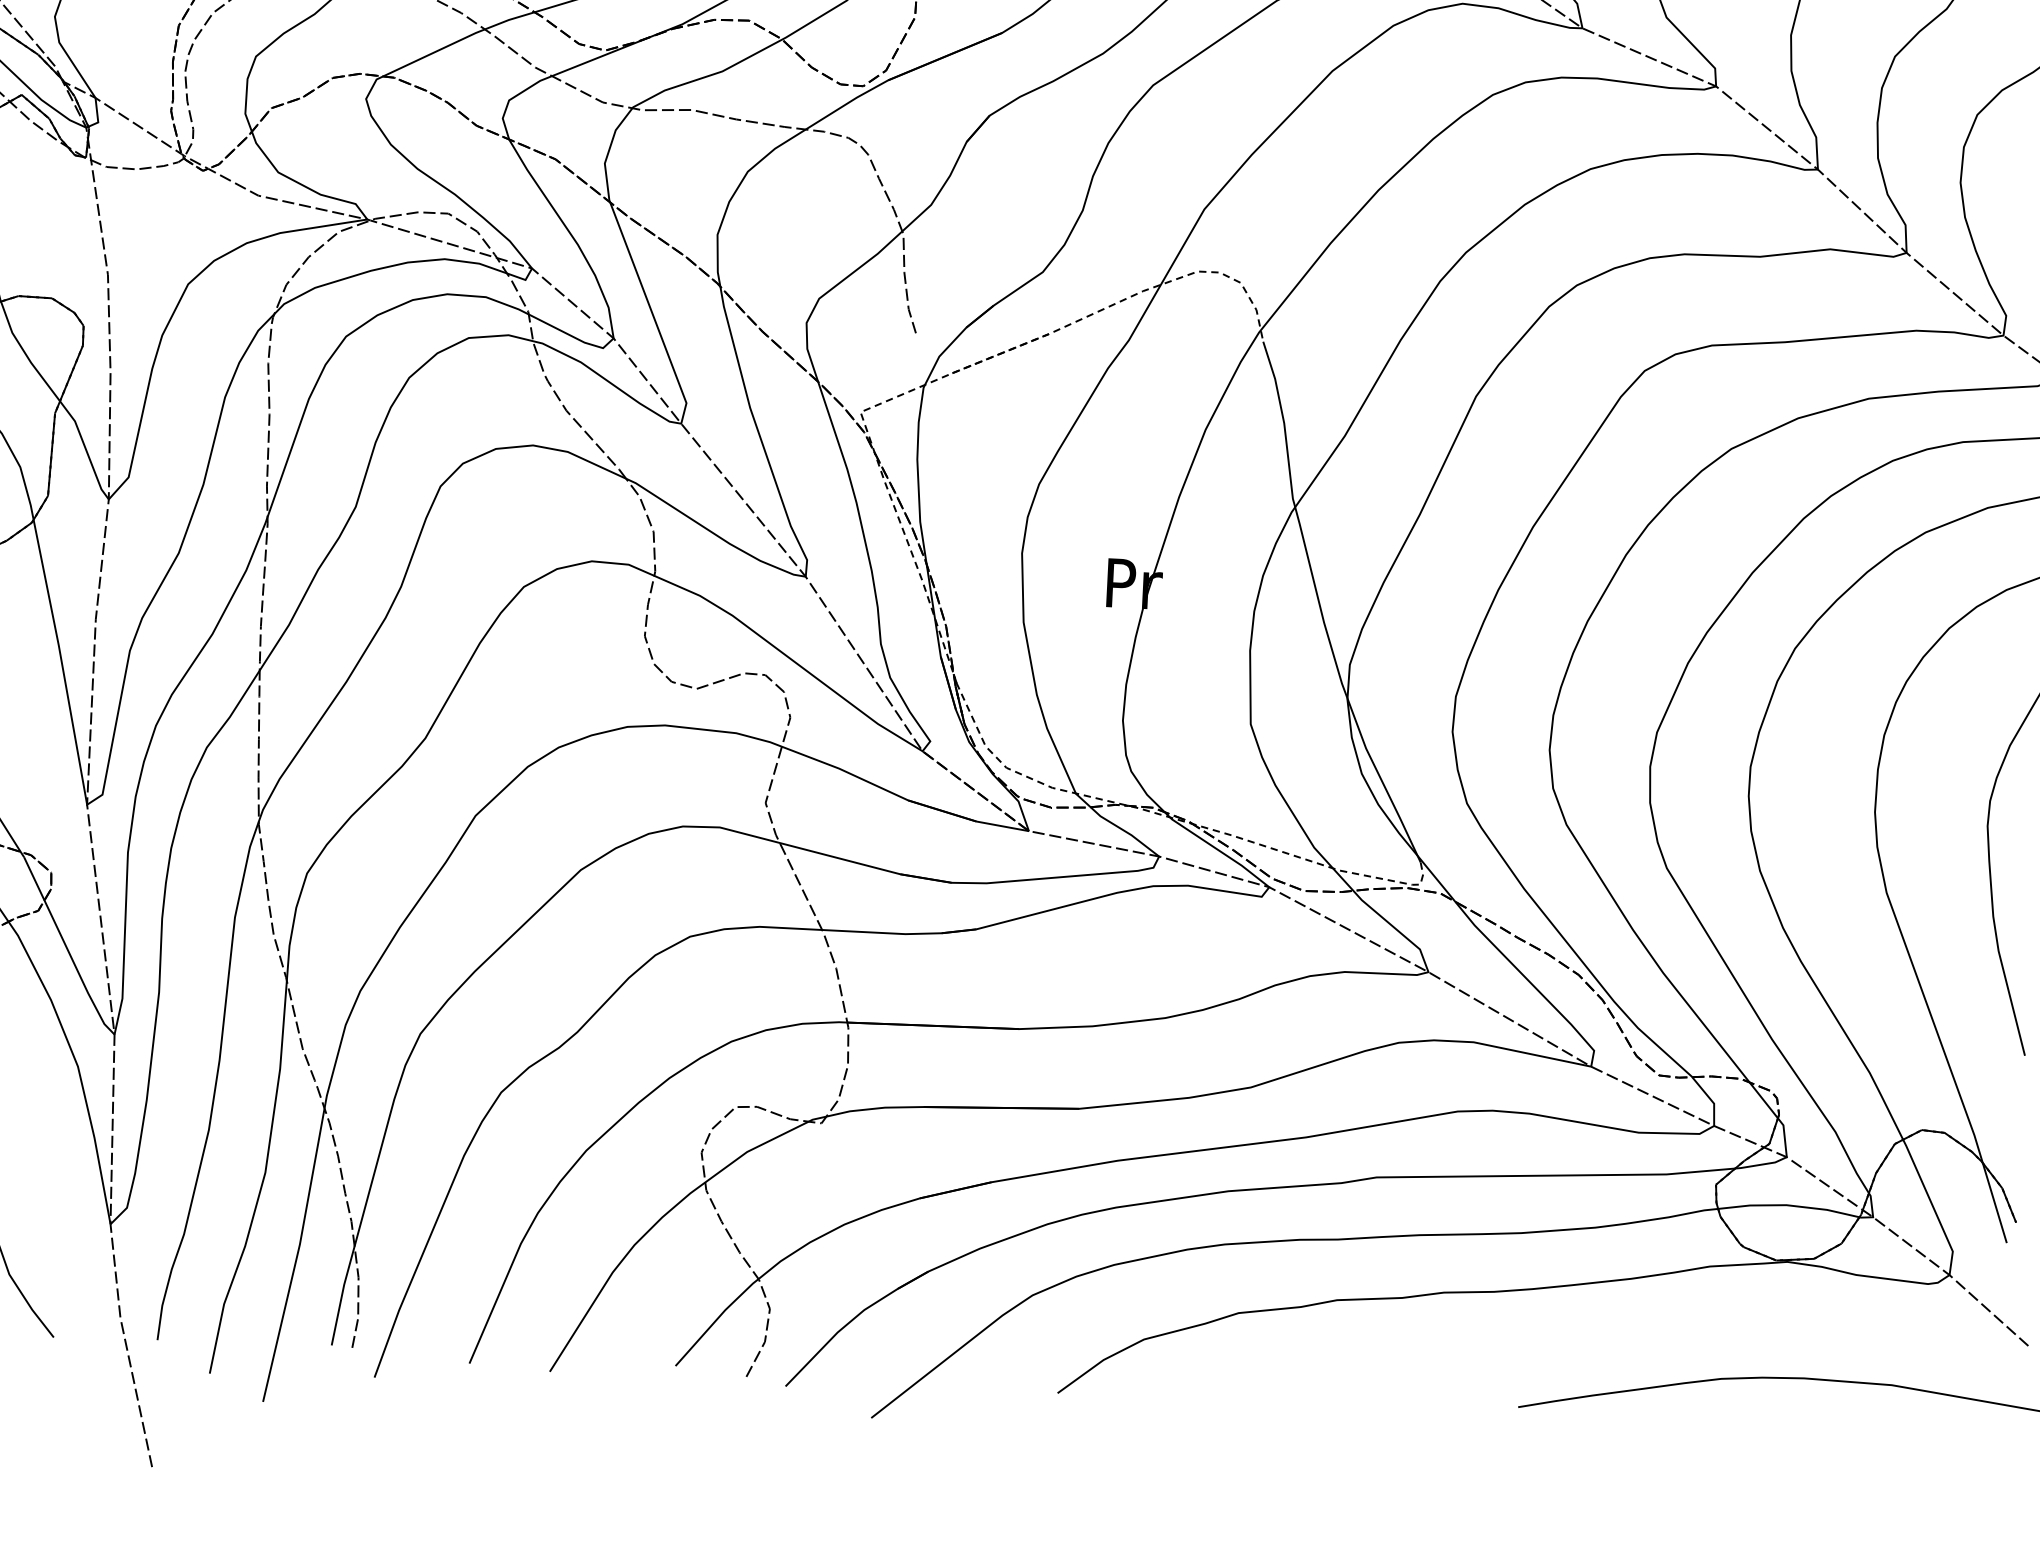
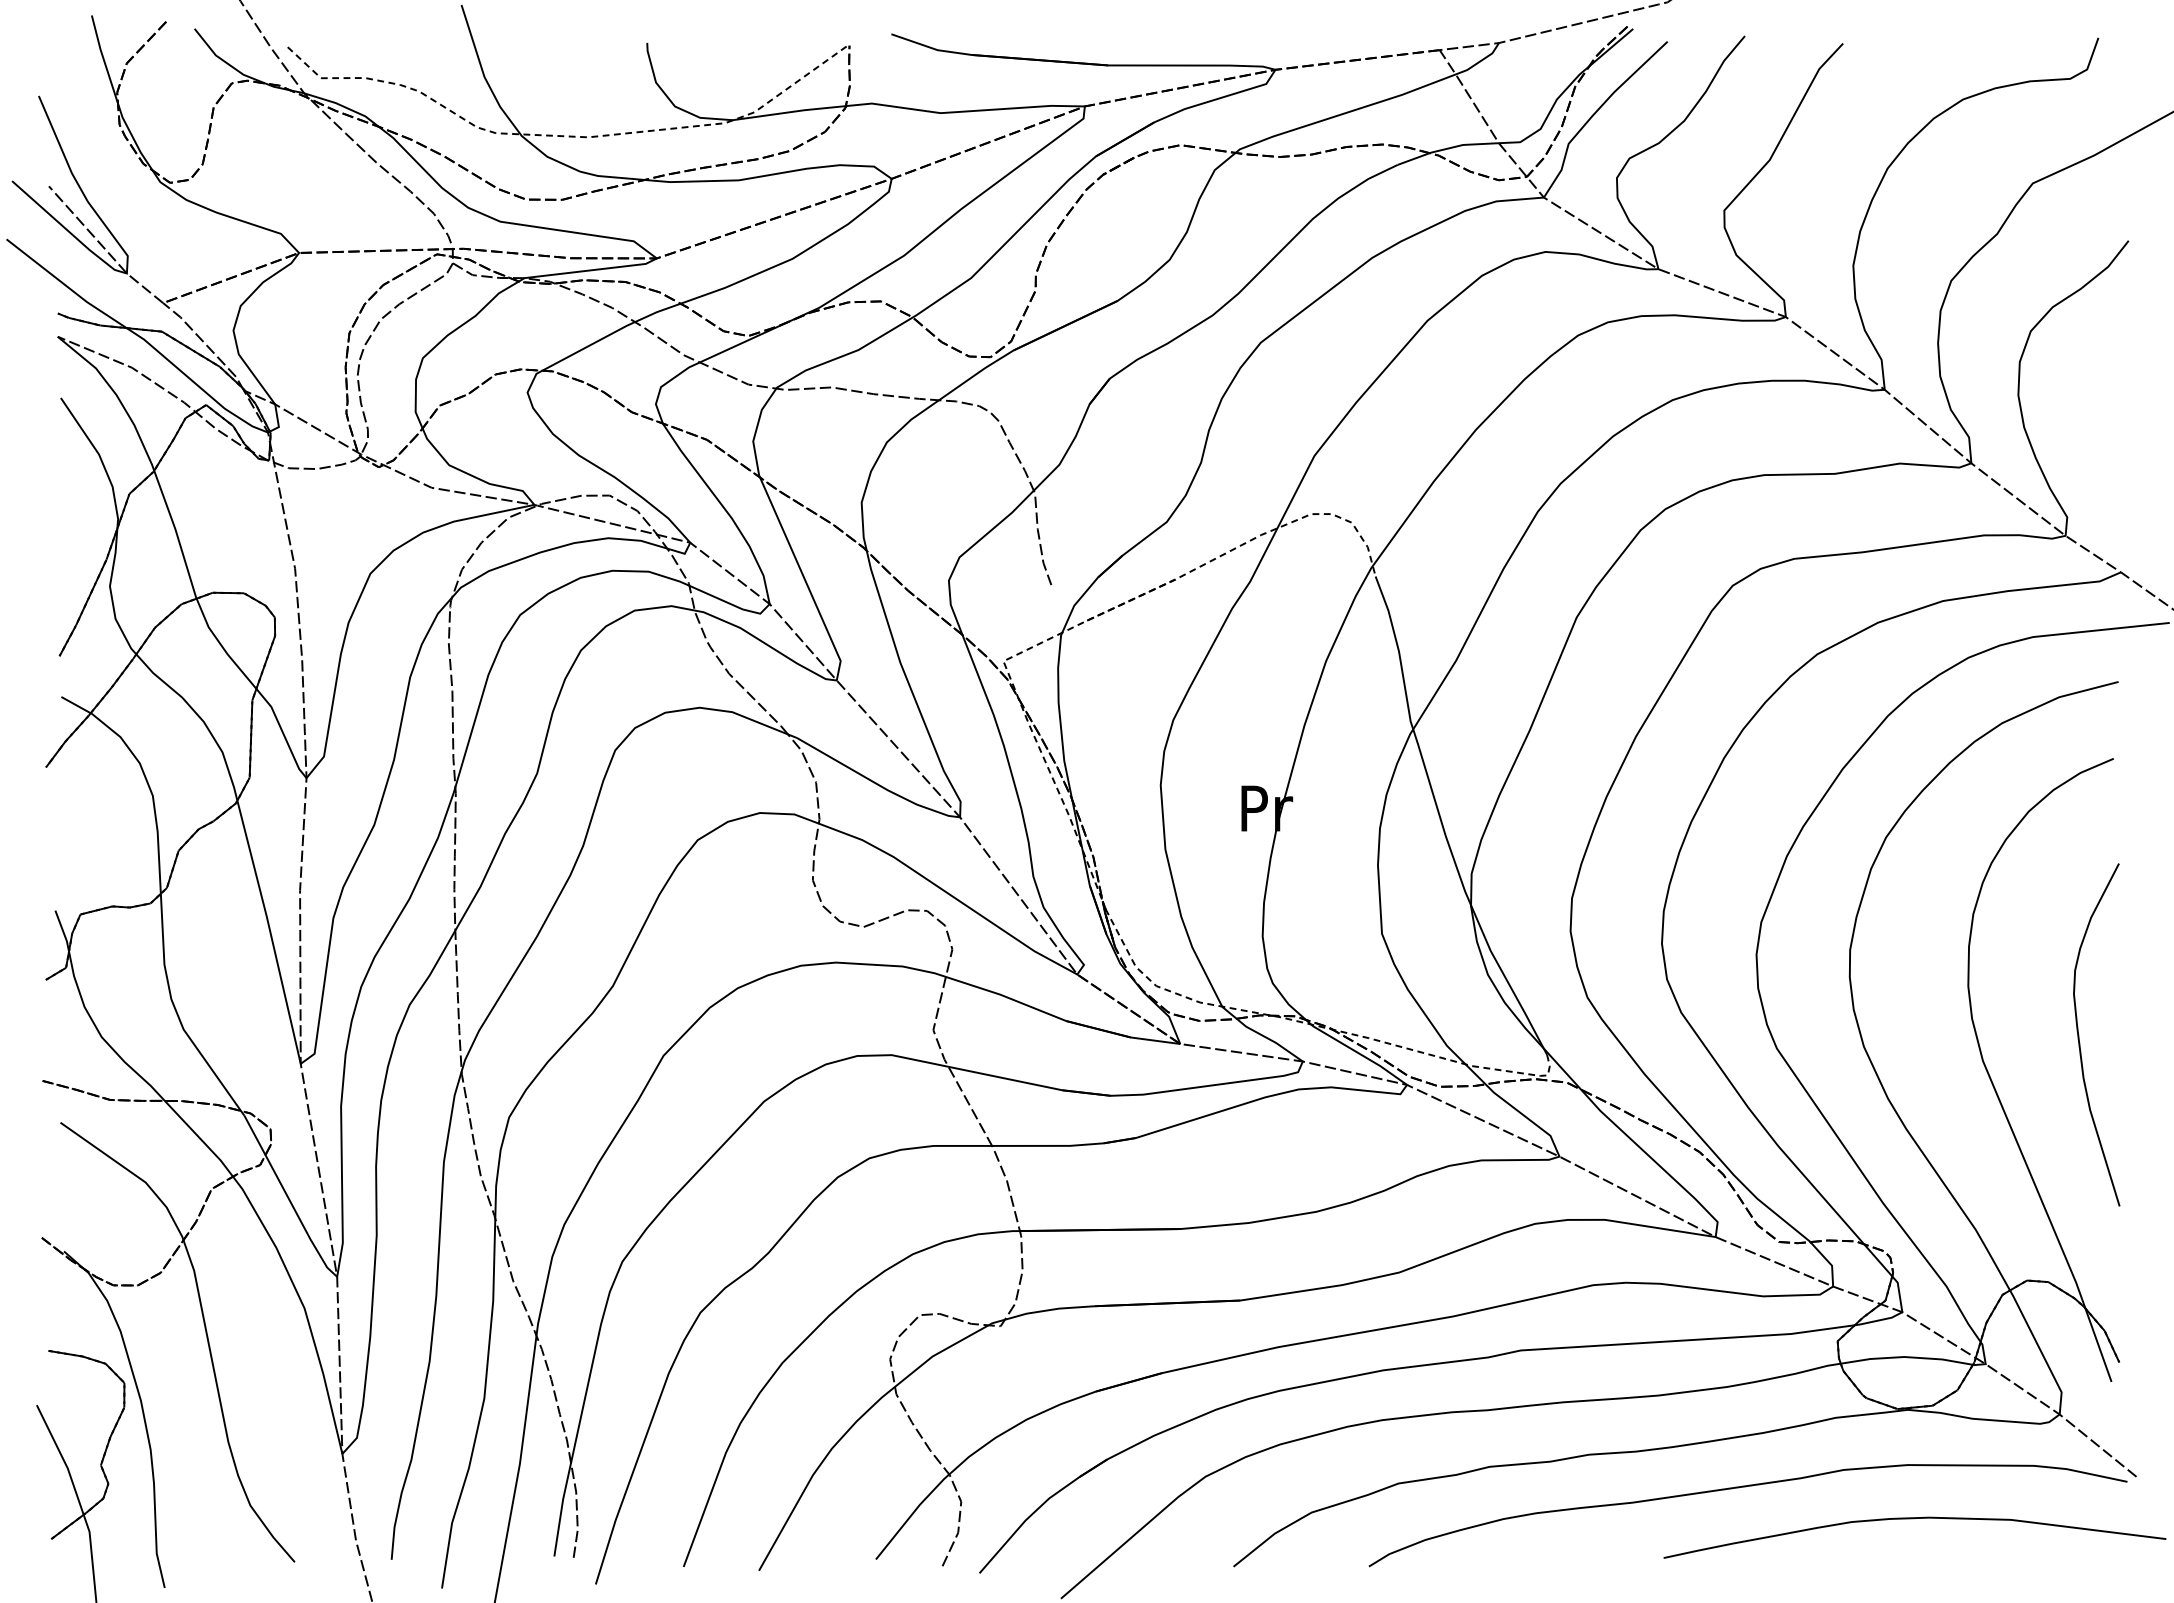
curve: (1609, 1336) -> (1745, 1487), added

